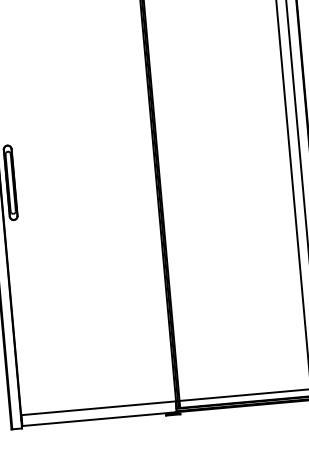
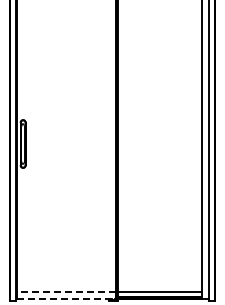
line: (97, 408) -> (65, 292), solid -> dashed
line: (100, 419) -> (66, 299), solid -> dashed

